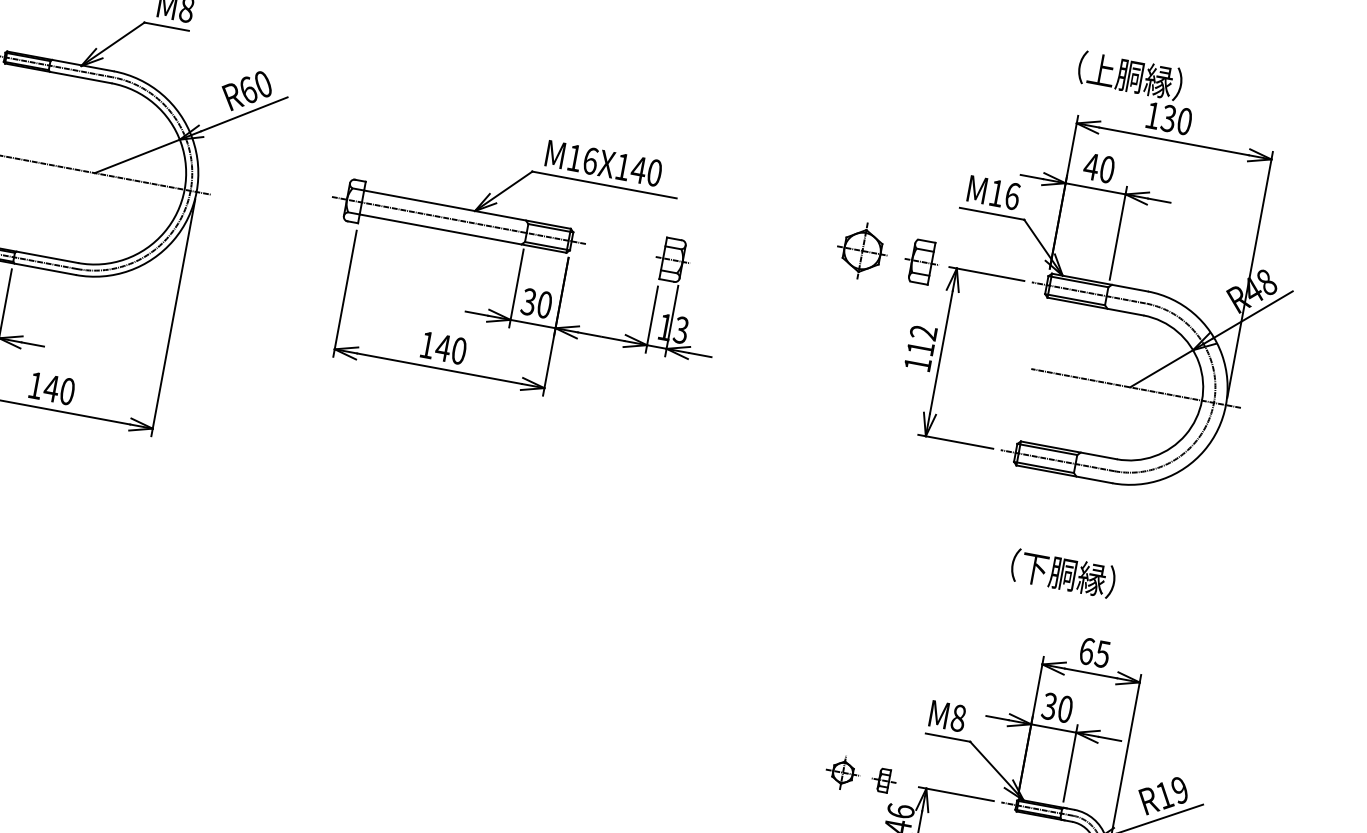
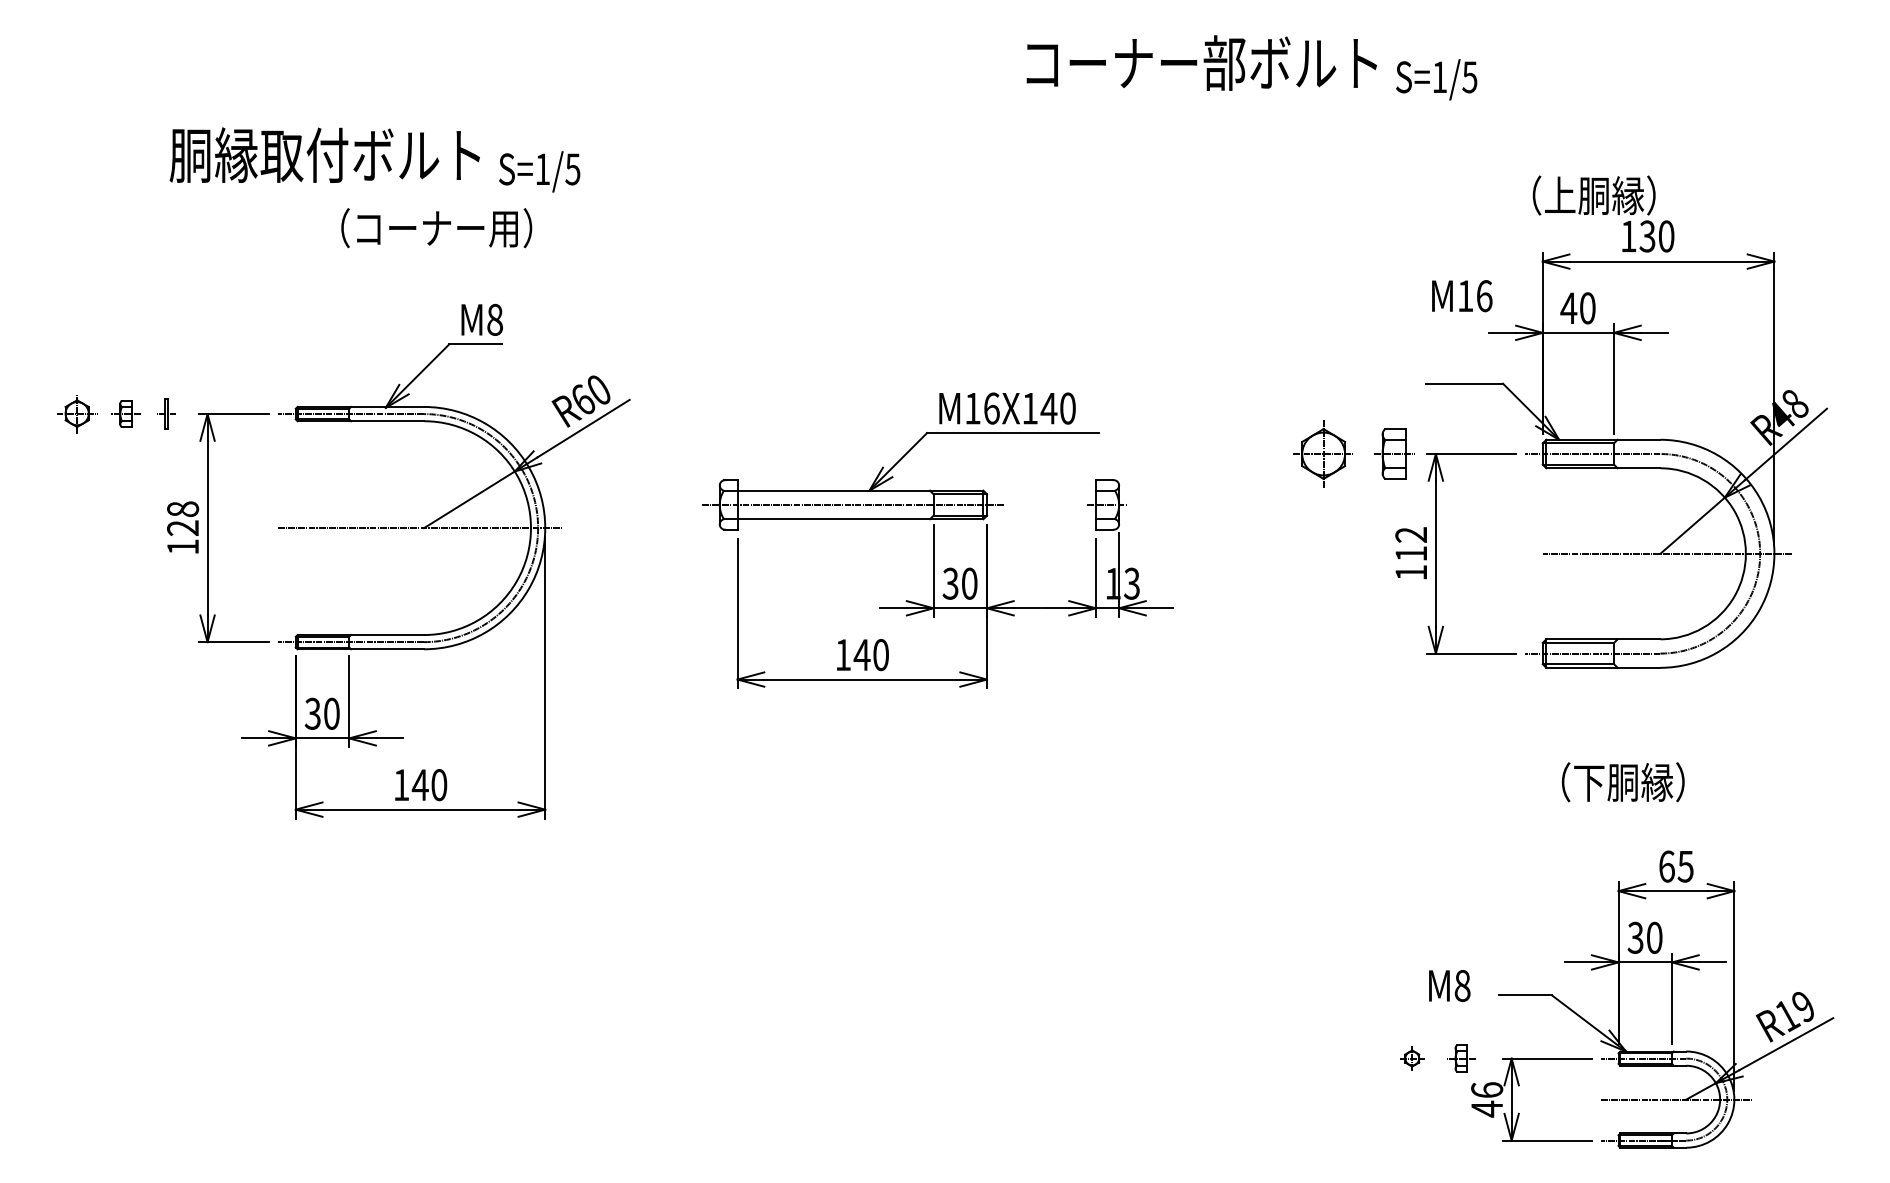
text: (994, 193) -> (1462, 296), moved
text: (947, 715) -> (1449, 985), moved
part: (842, 772) -> (1411, 1058), size x0.6

